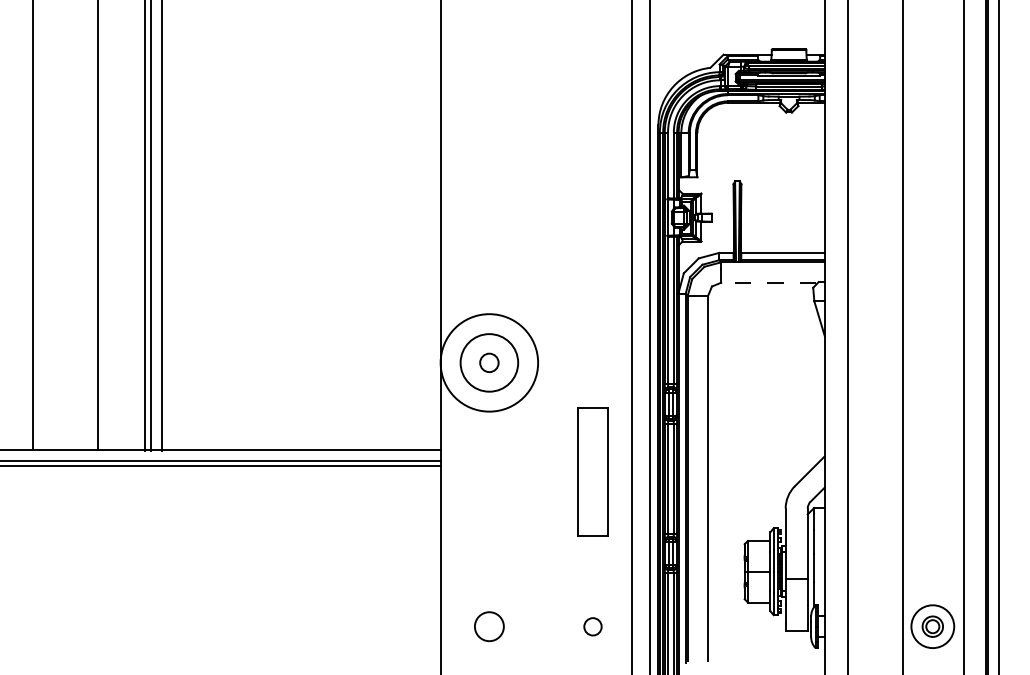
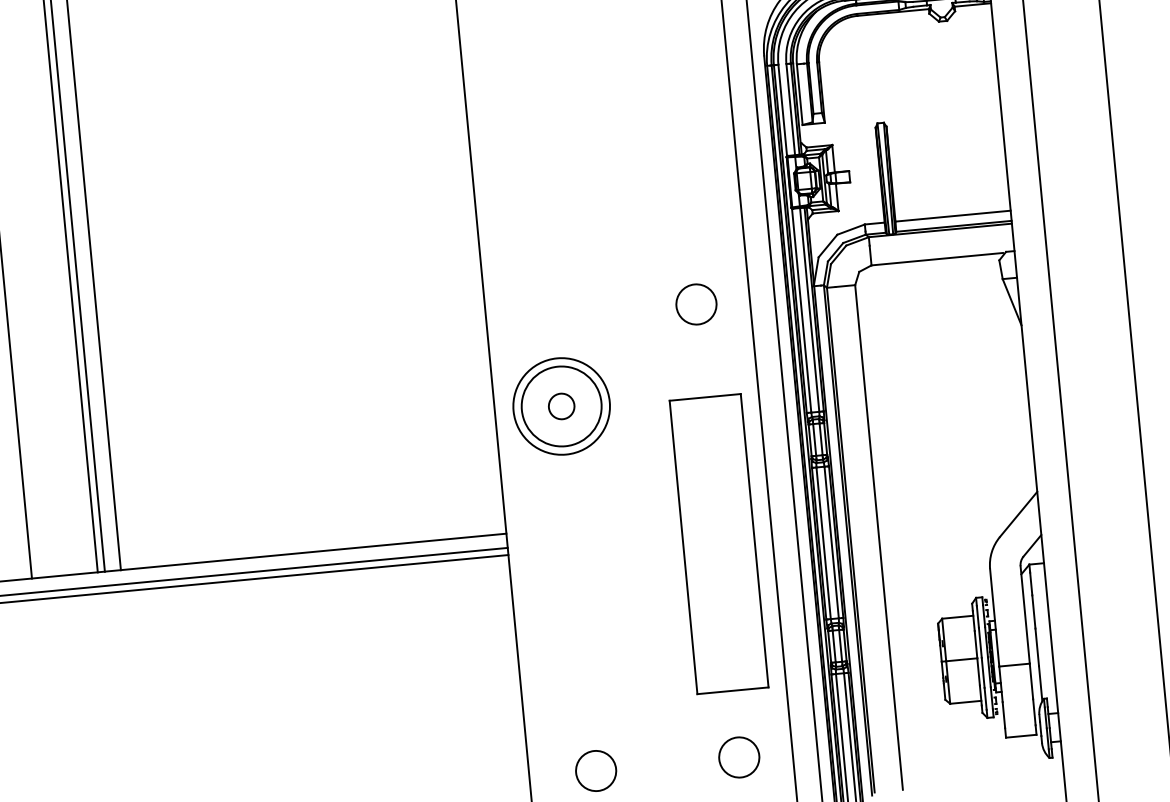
line: (768, 282) -> (936, 258), dashed -> solid
circle: (592, 298) -> (695, 304), added
circle: (489, 362) -> (561, 405), size x0.71
part: (592, 471) -> (718, 543), size x1.67
circle: (592, 626) -> (738, 757), size x1.67

